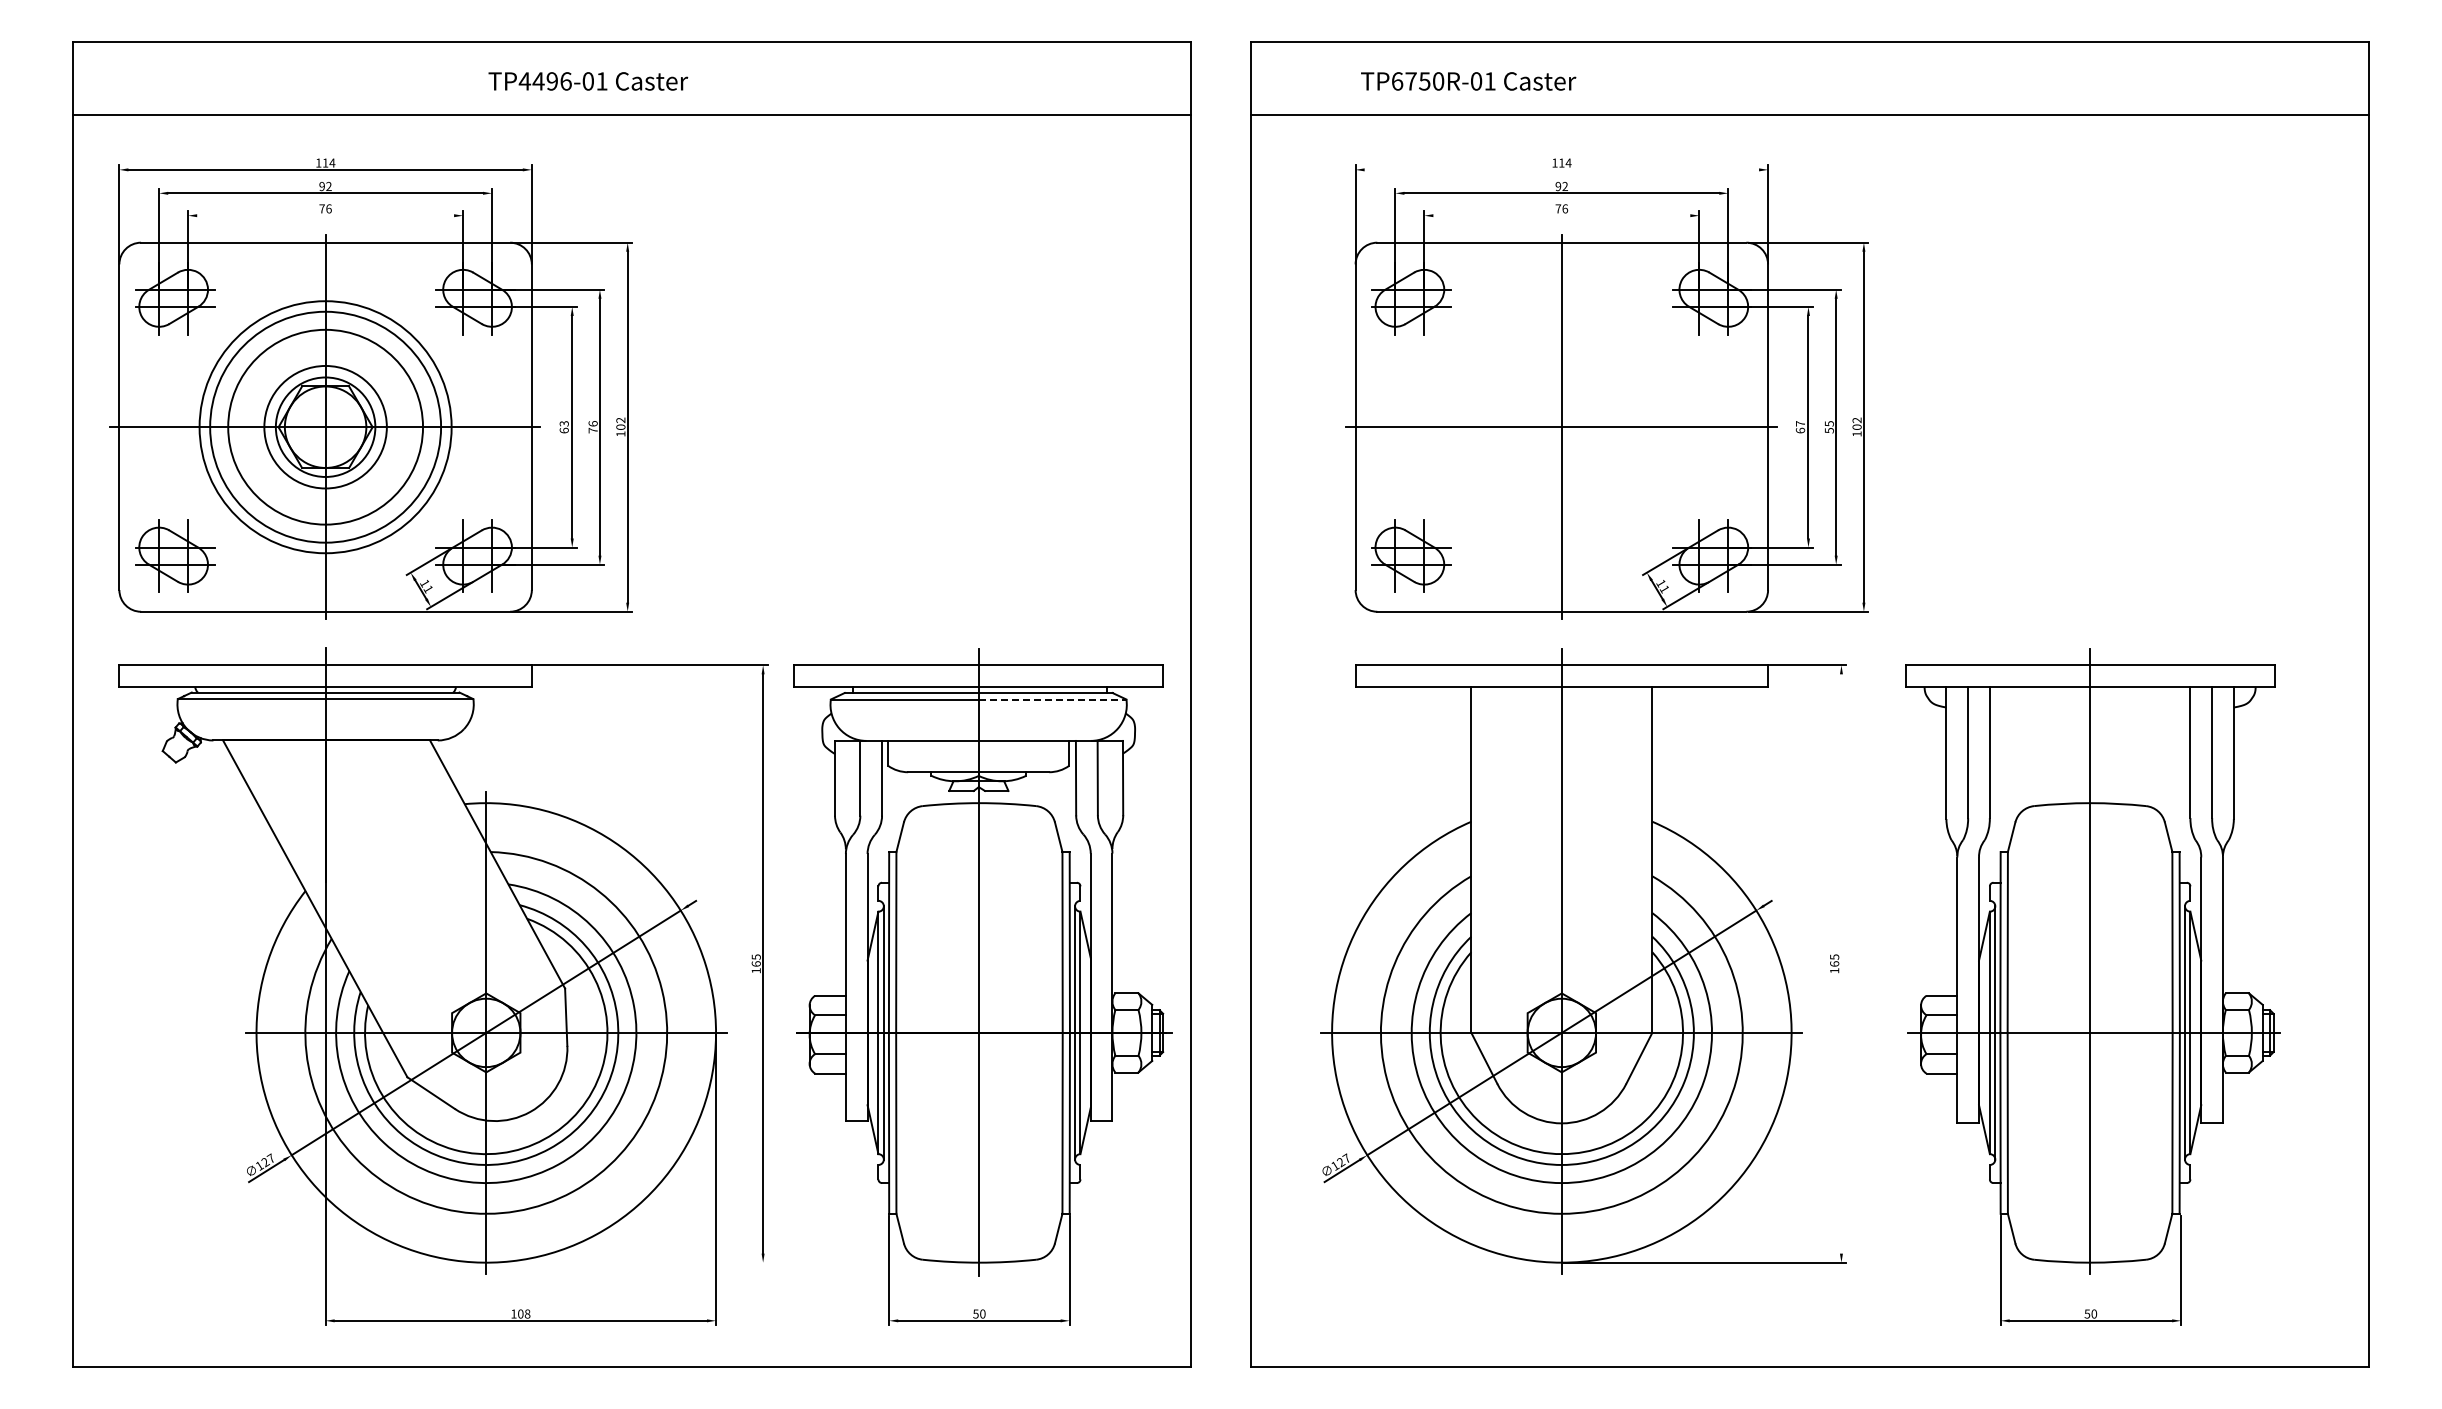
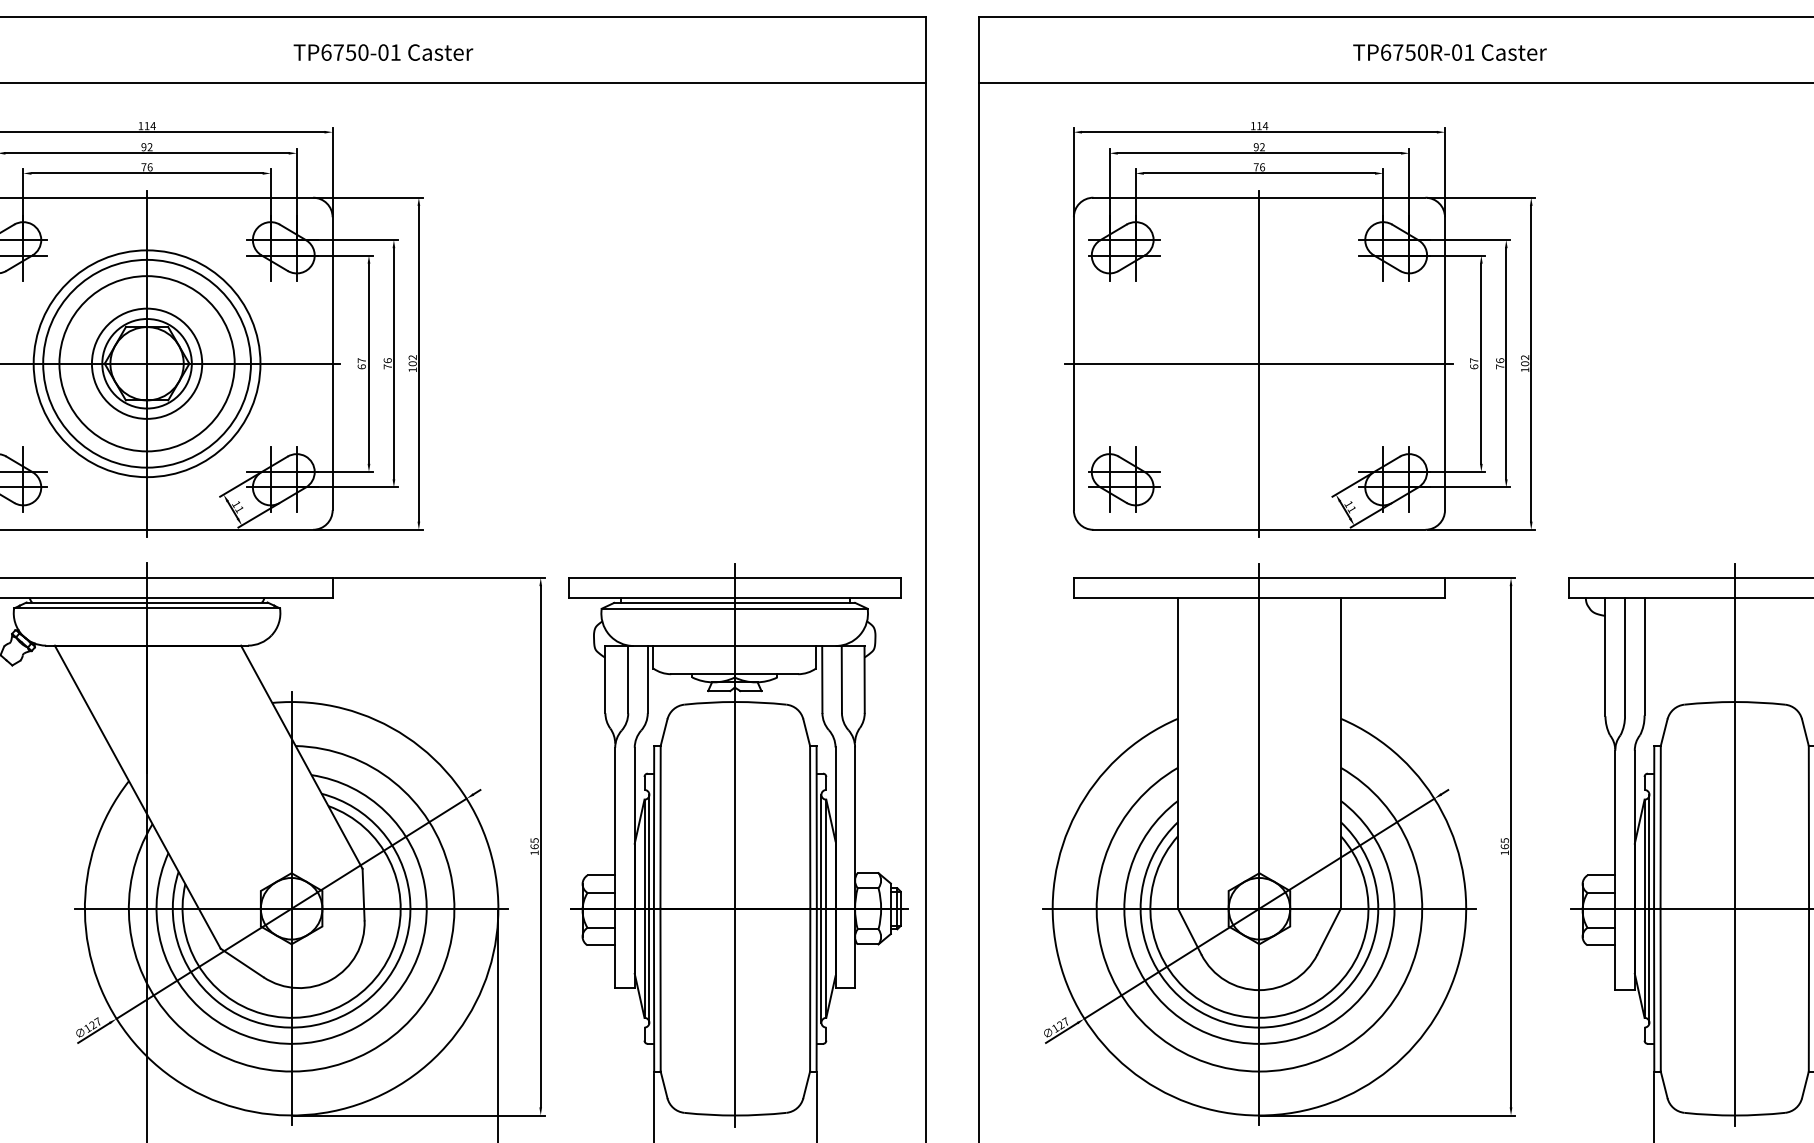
text: (544, 81) -> (344, 52), TP4496-01 -> TP6750-01
text: (1468, 81) -> (1449, 52), moved
line: (1561, 169) -> (1259, 131), added
line: (325, 215) -> (146, 173), added
line: (1561, 215) -> (1259, 173), added
text: (563, 423) -> (361, 360), 63 -> 67
text: (1828, 427) -> (1499, 364), 55 -> 76
line: (1052, 699) -> (801, 608), dashed -> solid
line: (1841, 963) -> (1511, 846), added
line: (627, 1262) -> (418, 1115), added

